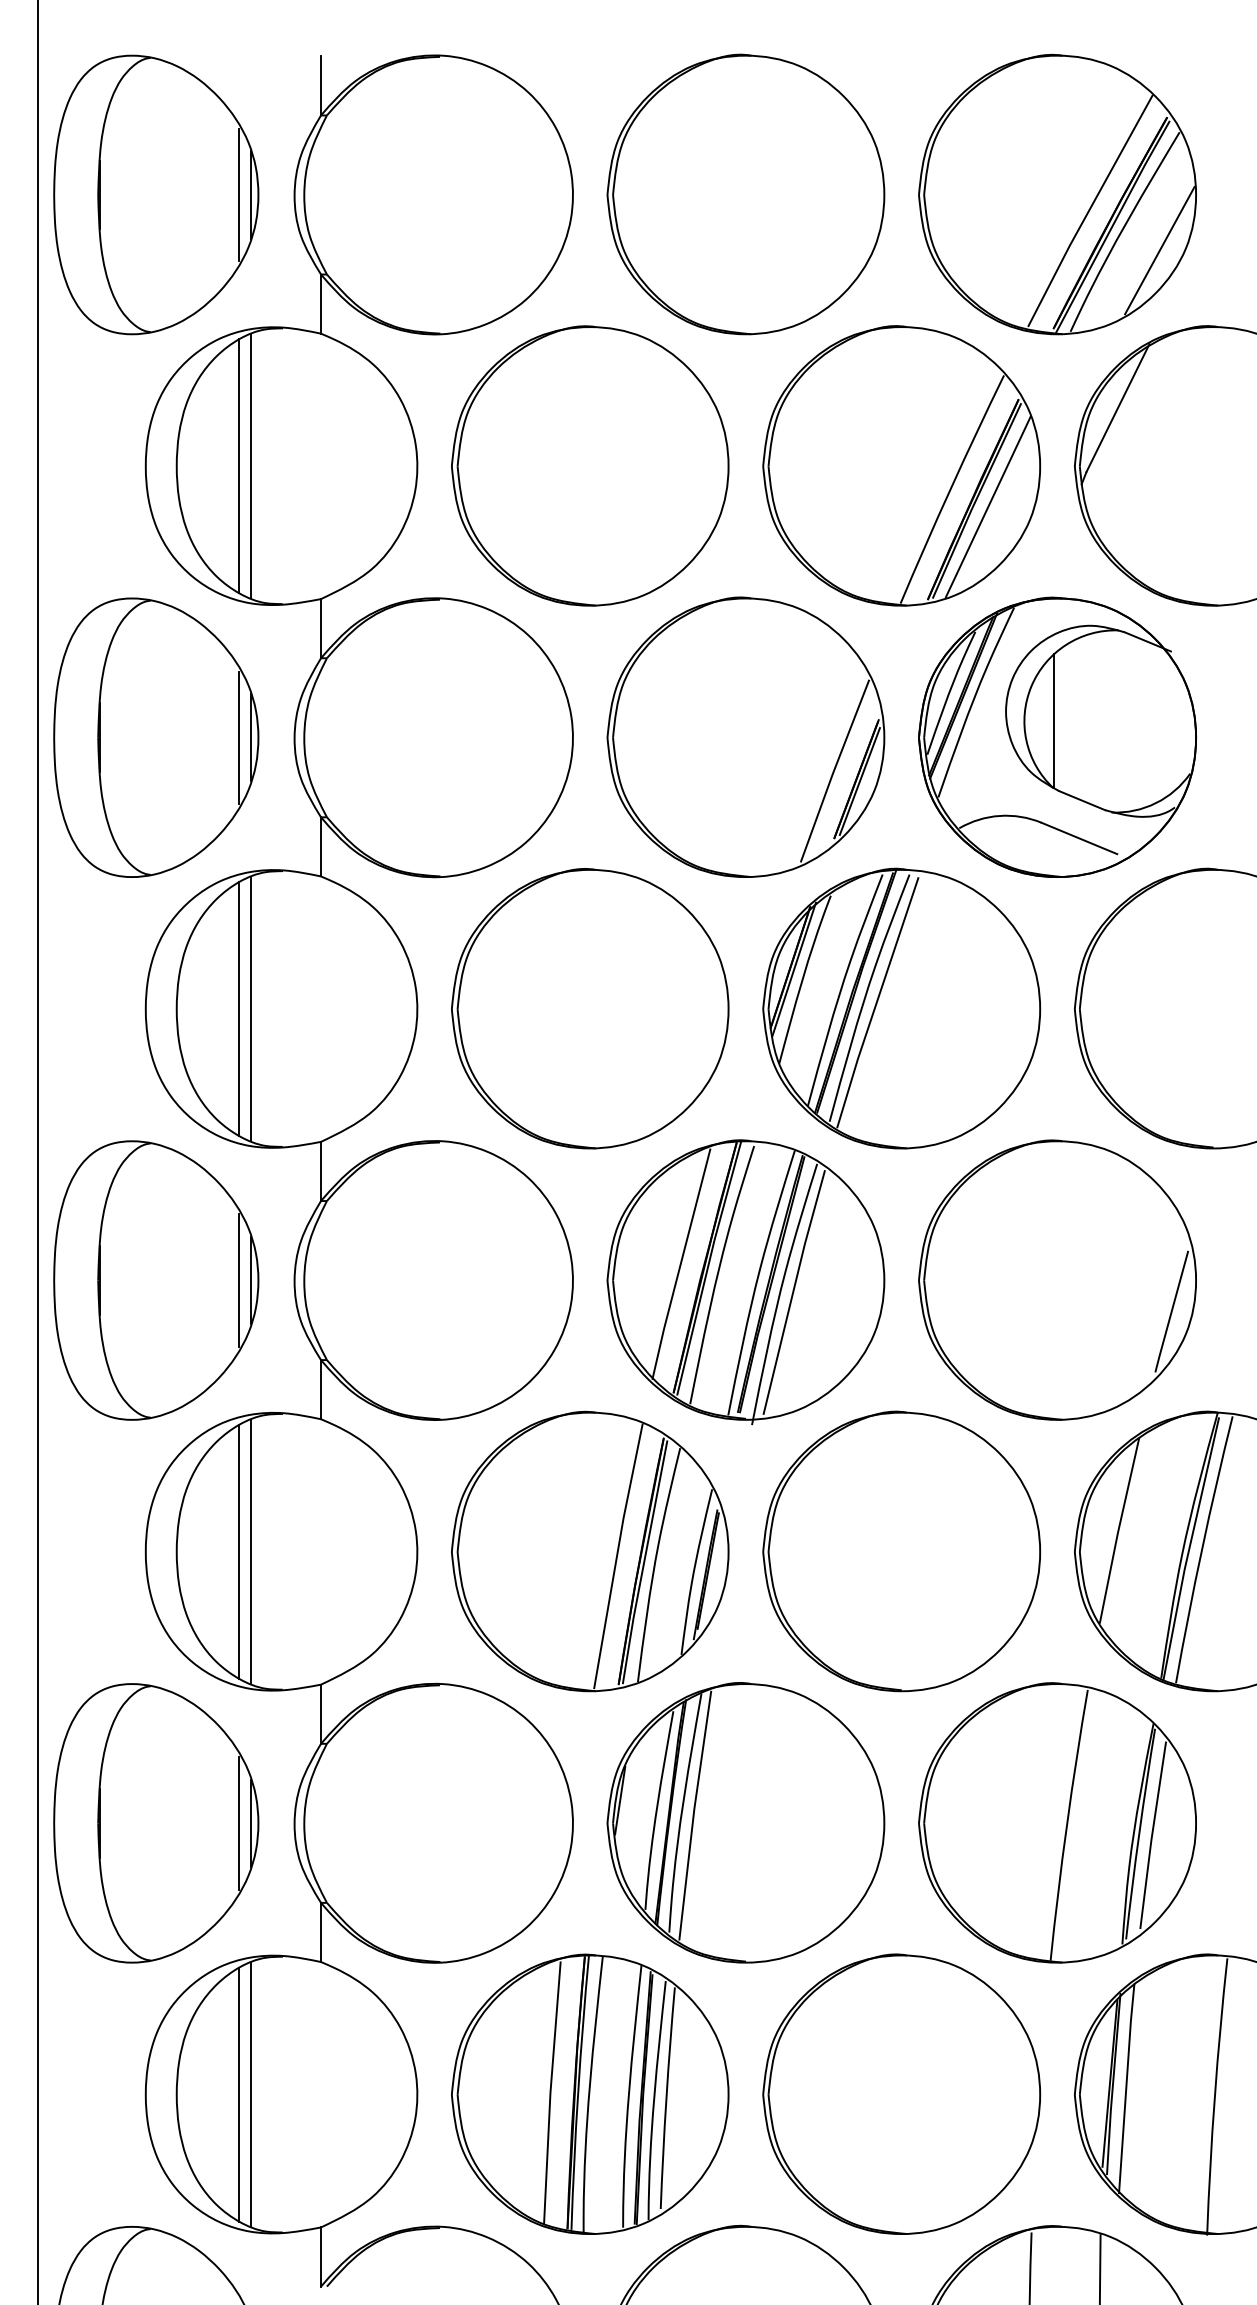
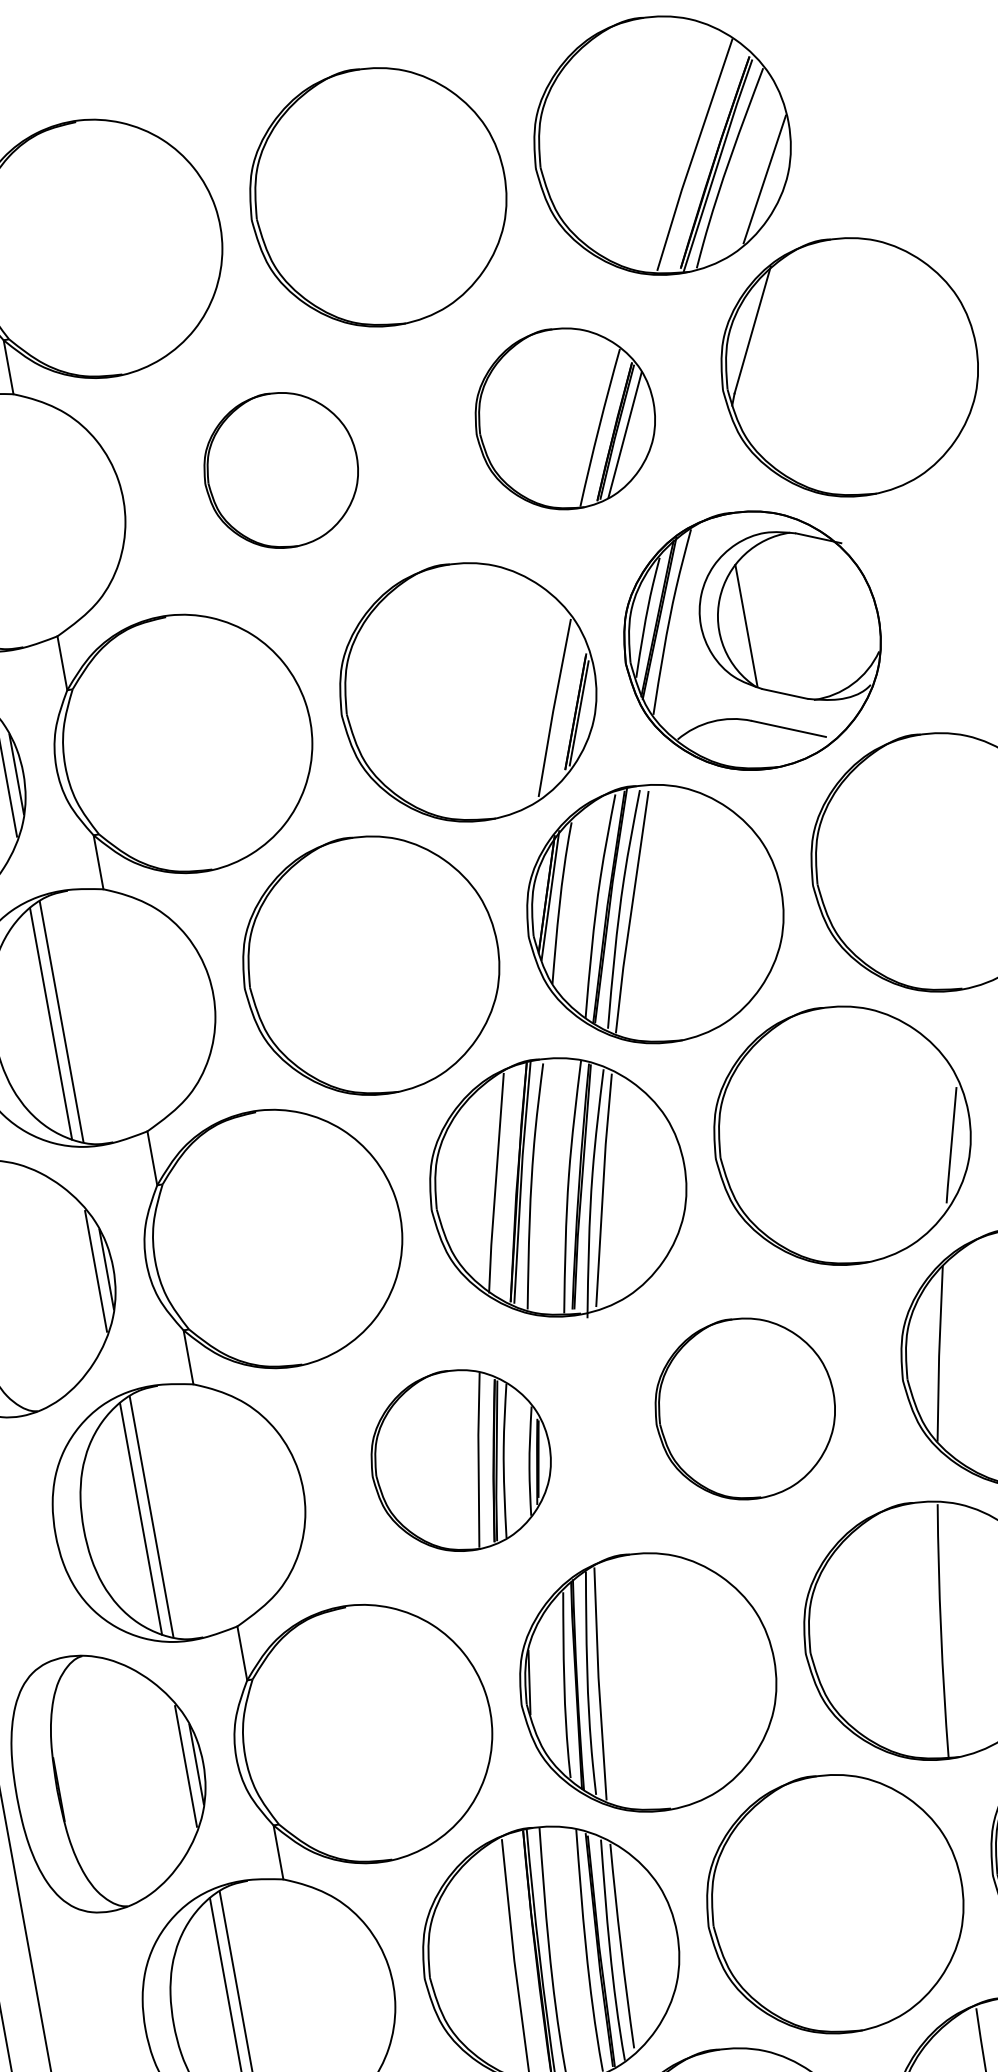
part: (590, 465) -> (281, 469), size x0.6
part: (901, 465) -> (564, 418), size x0.7
part: (590, 1551) -> (461, 1460), size x0.7
part: (901, 1551) -> (744, 1408), size x0.7

